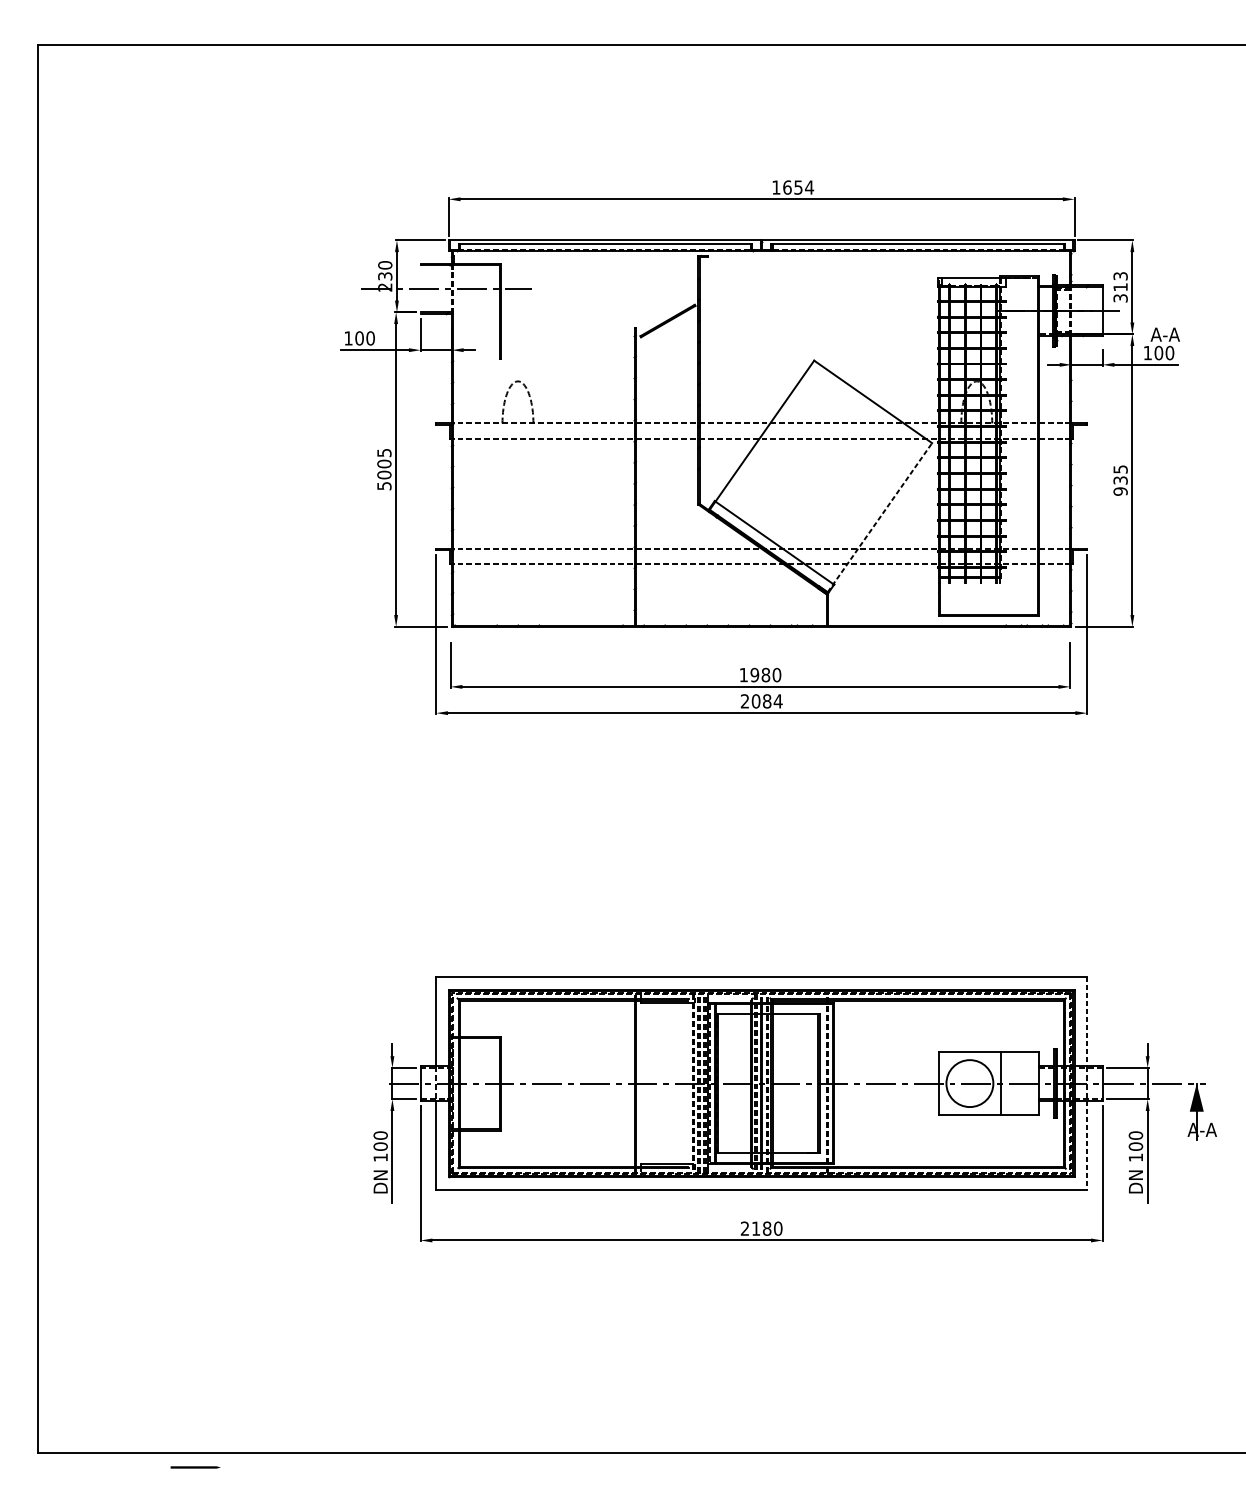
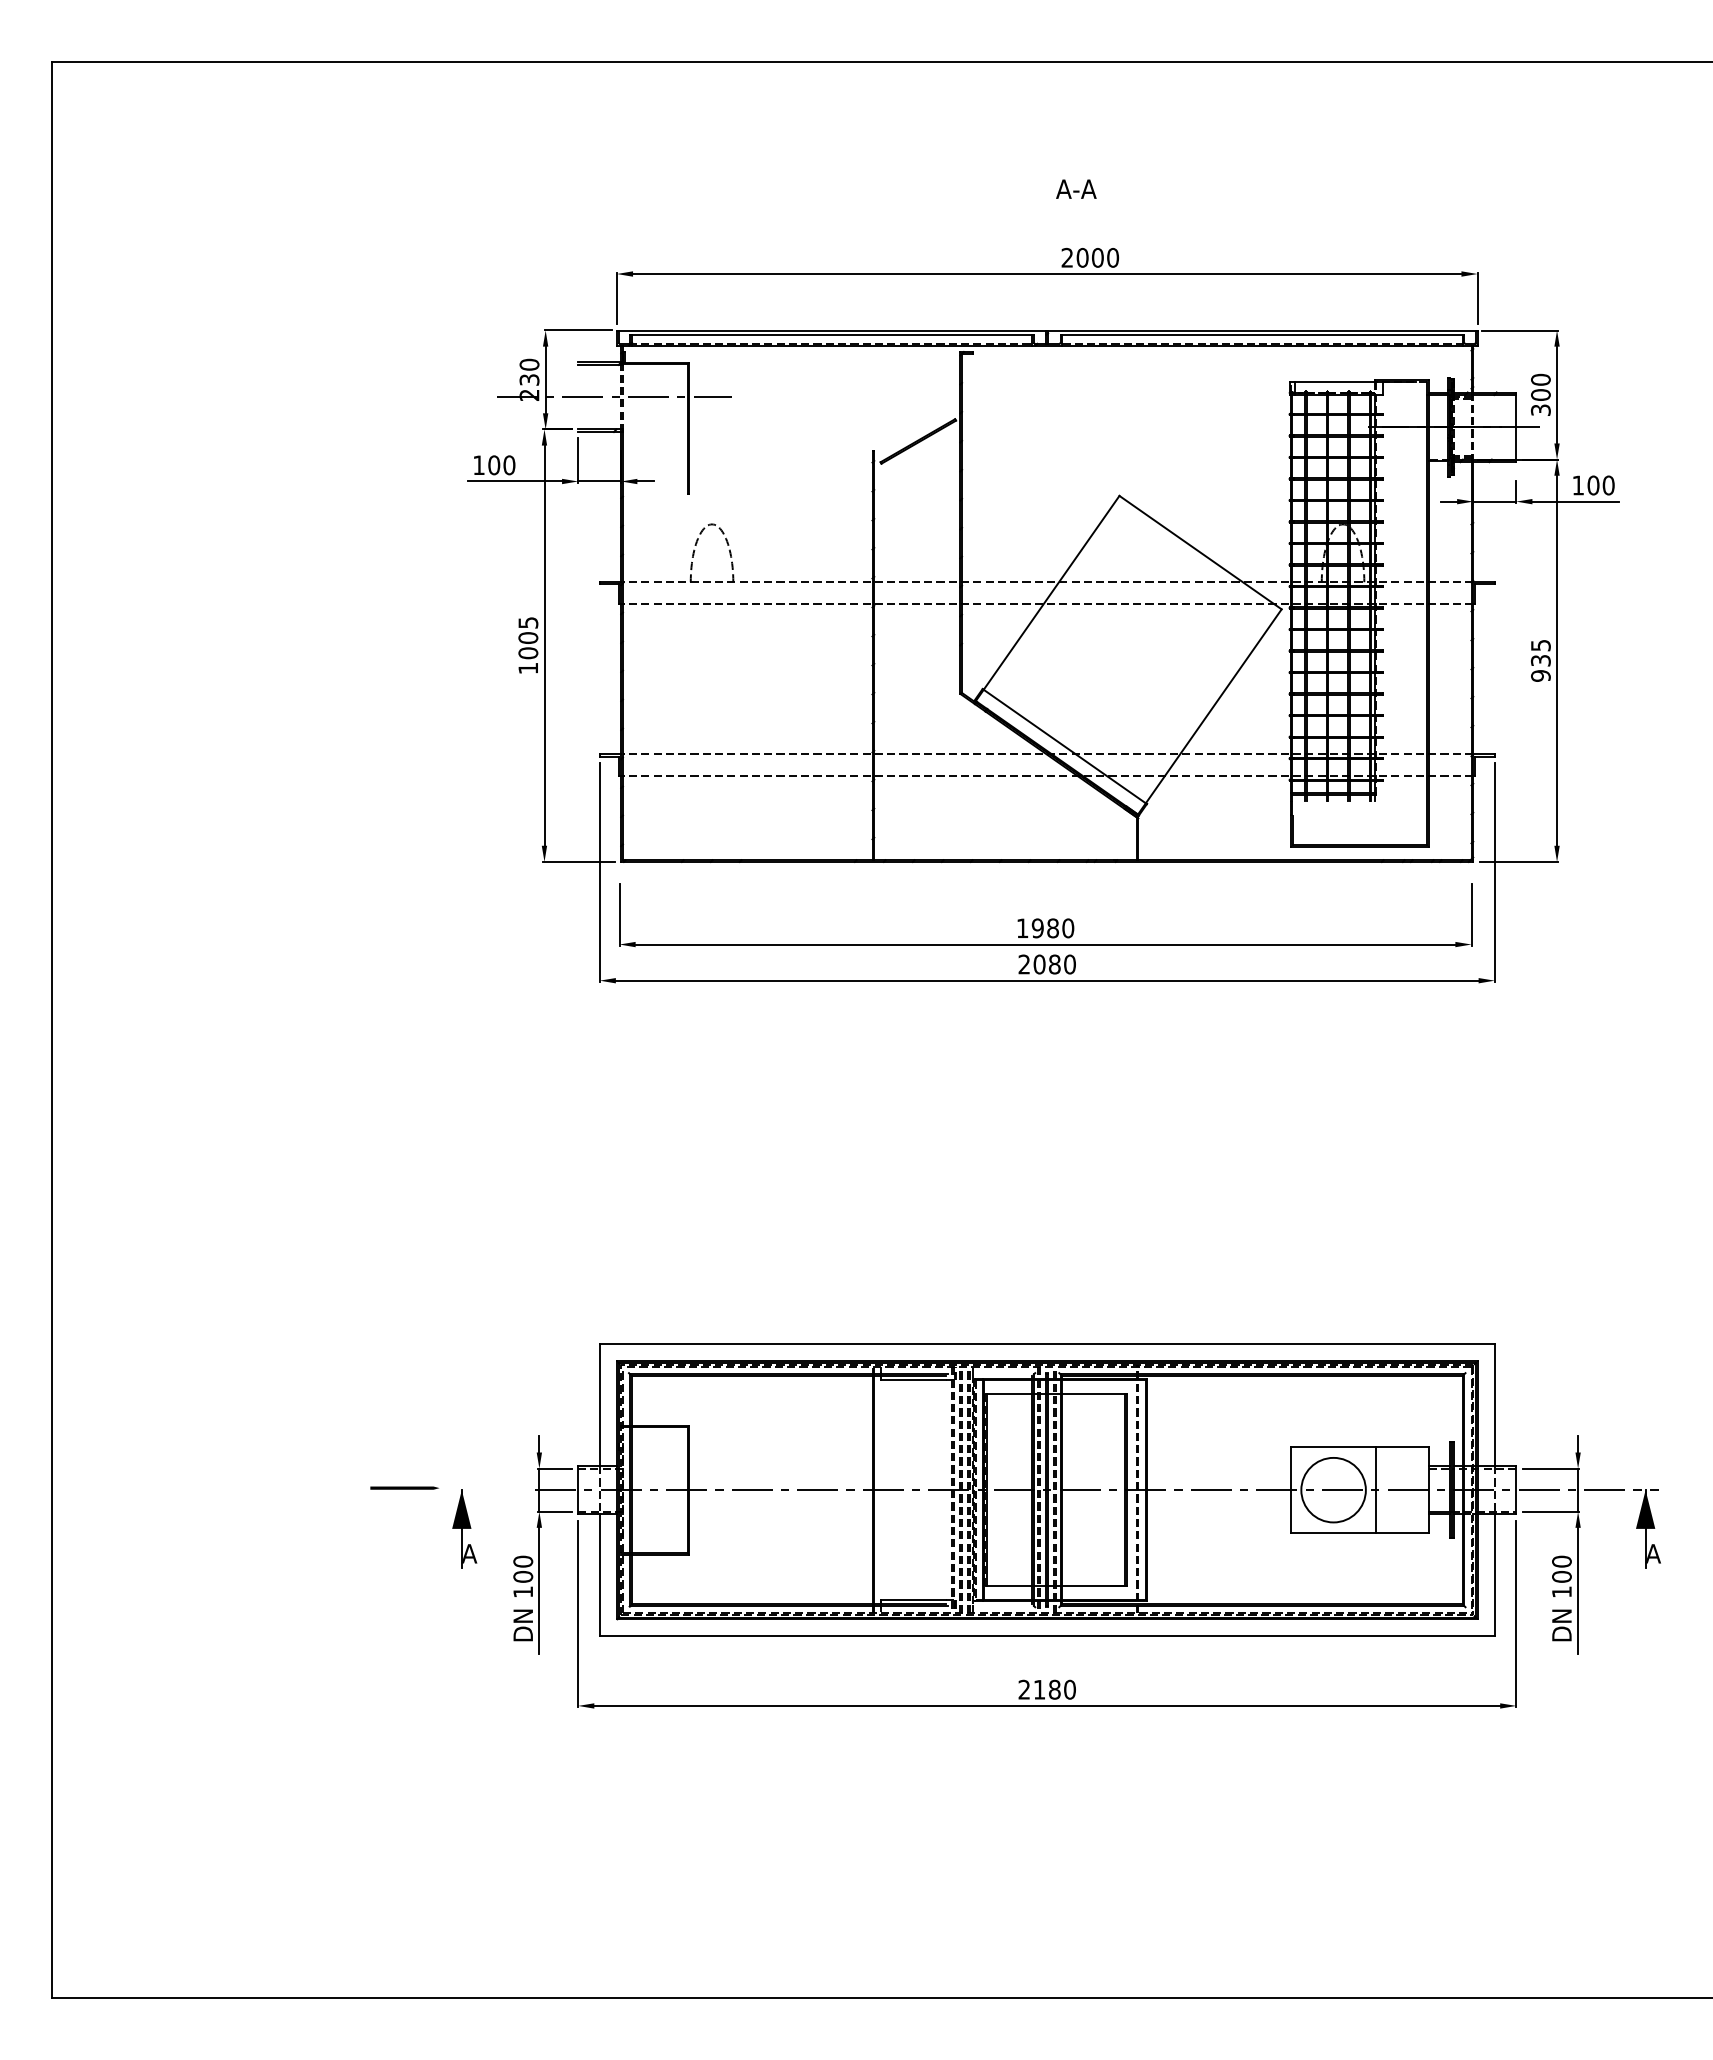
text: (793, 187) -> (1090, 257), 1654 -> 2000
text: (1120, 281) -> (1540, 386), 313 -> 300
text: (1165, 334) -> (1076, 188), moved
text: (384, 486) -> (528, 668), 5005 -> 1005
line: (880, 517) -> (1210, 711), dashed -> solid
text: (777, 701) -> (1069, 964), 2084 -> 2080
line: (1086, 1022) -> (1494, 1405), dashed -> solid
part: (337, 1111) -> (464, 1528), added
text: (1202, 1129) -> (1653, 1553), A-A -> A
line: (1086, 1145) -> (1494, 1575), dashed -> solid
line: (195, 1467) -> (404, 1487), moved

